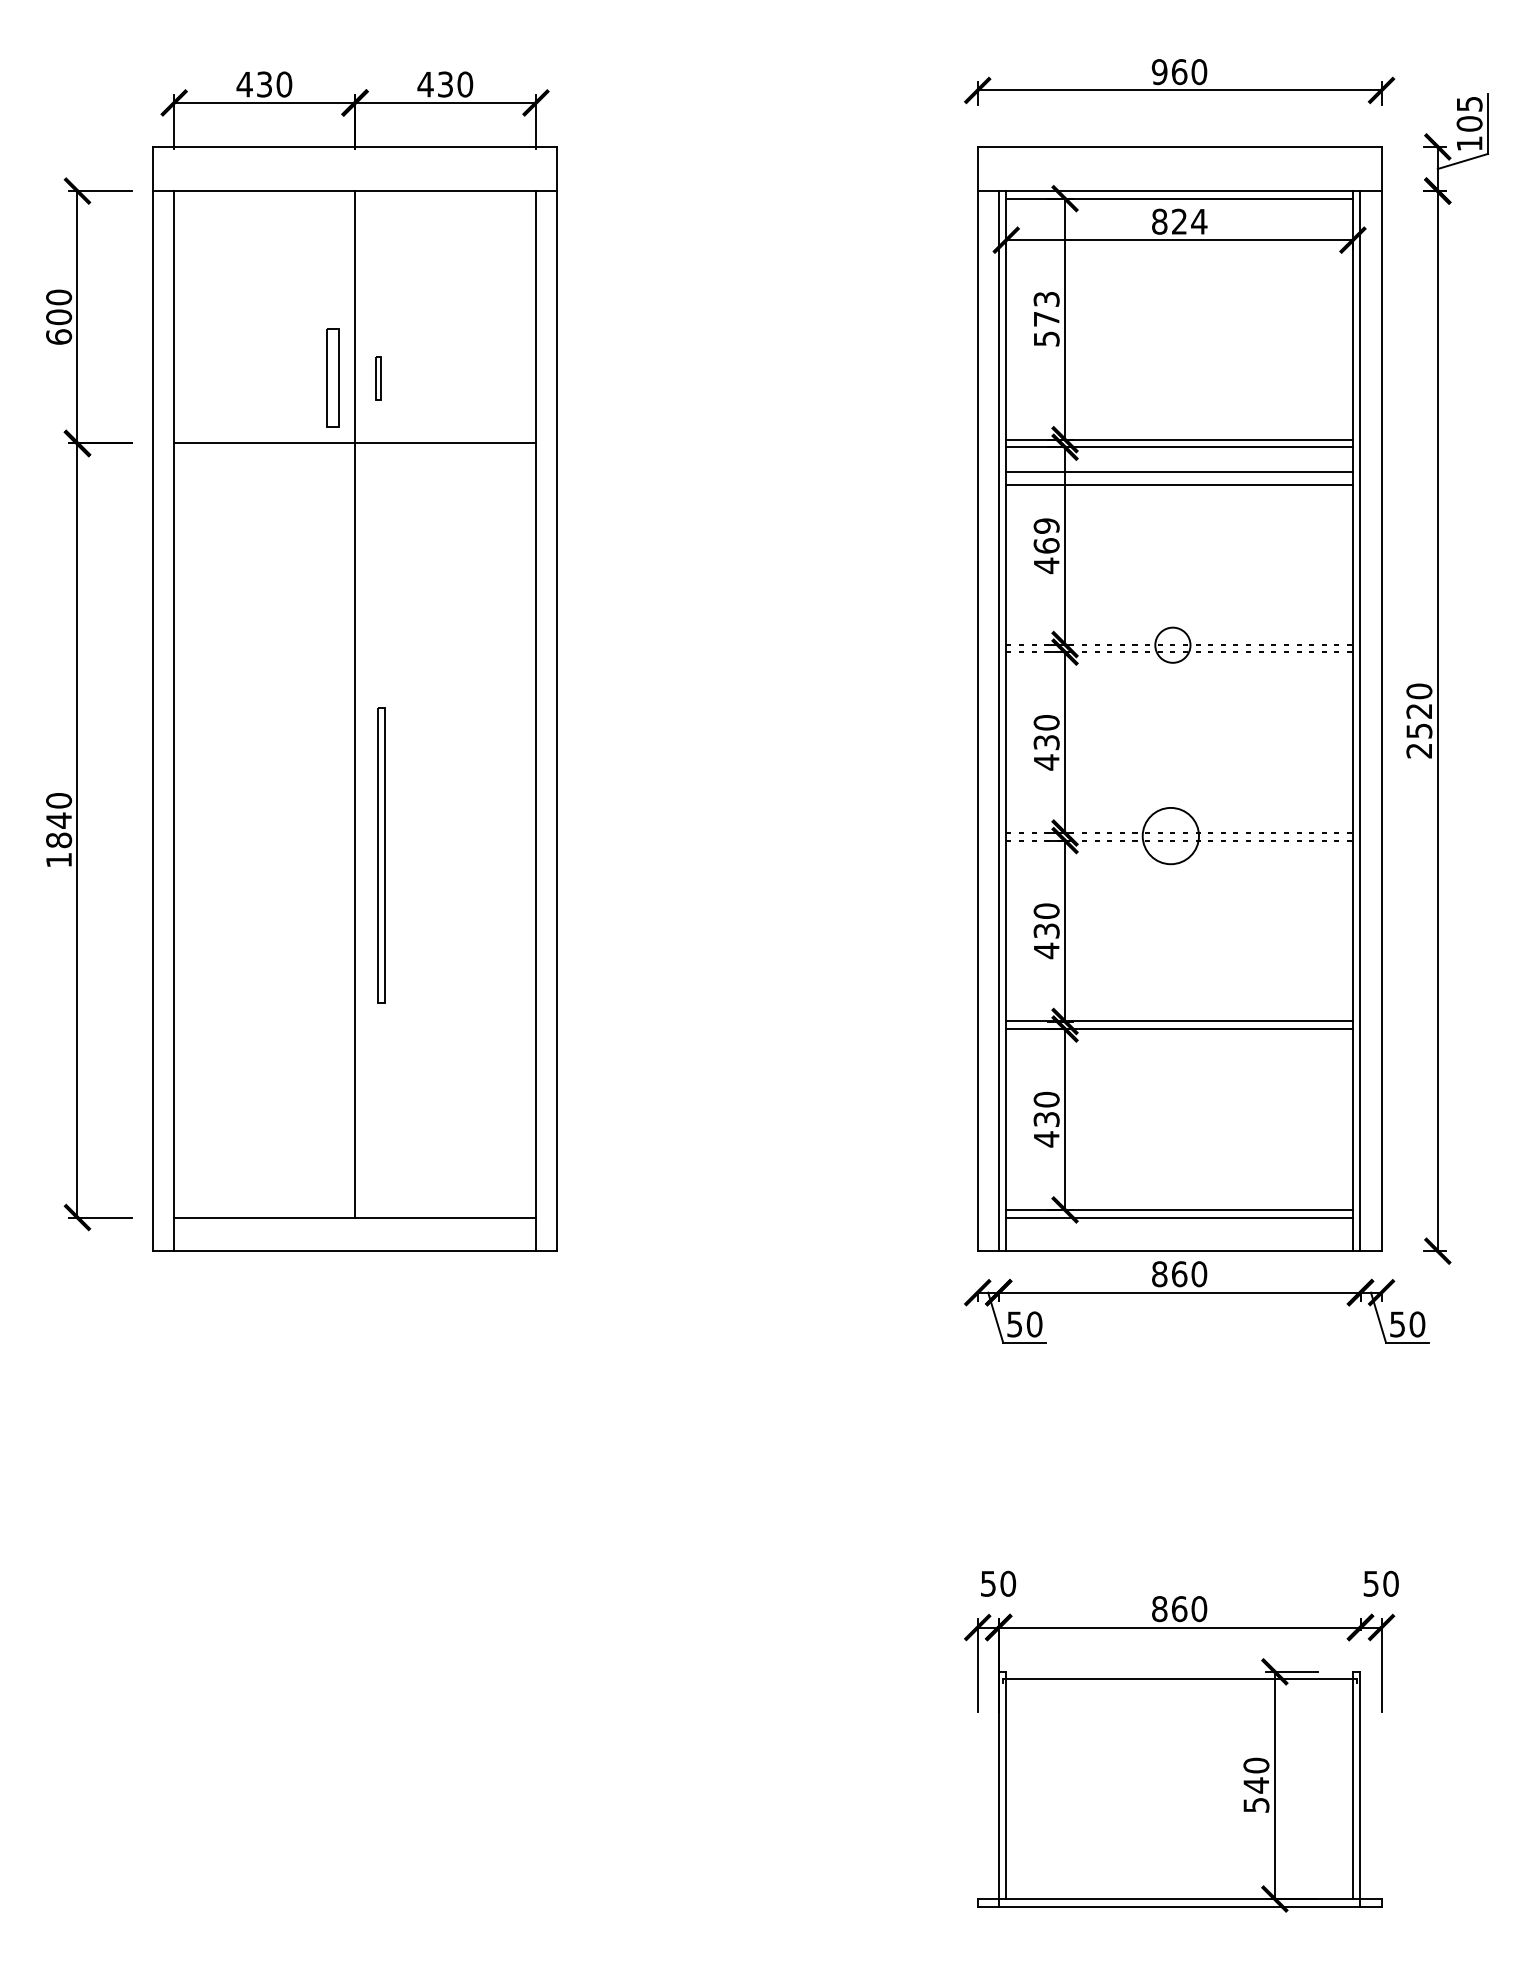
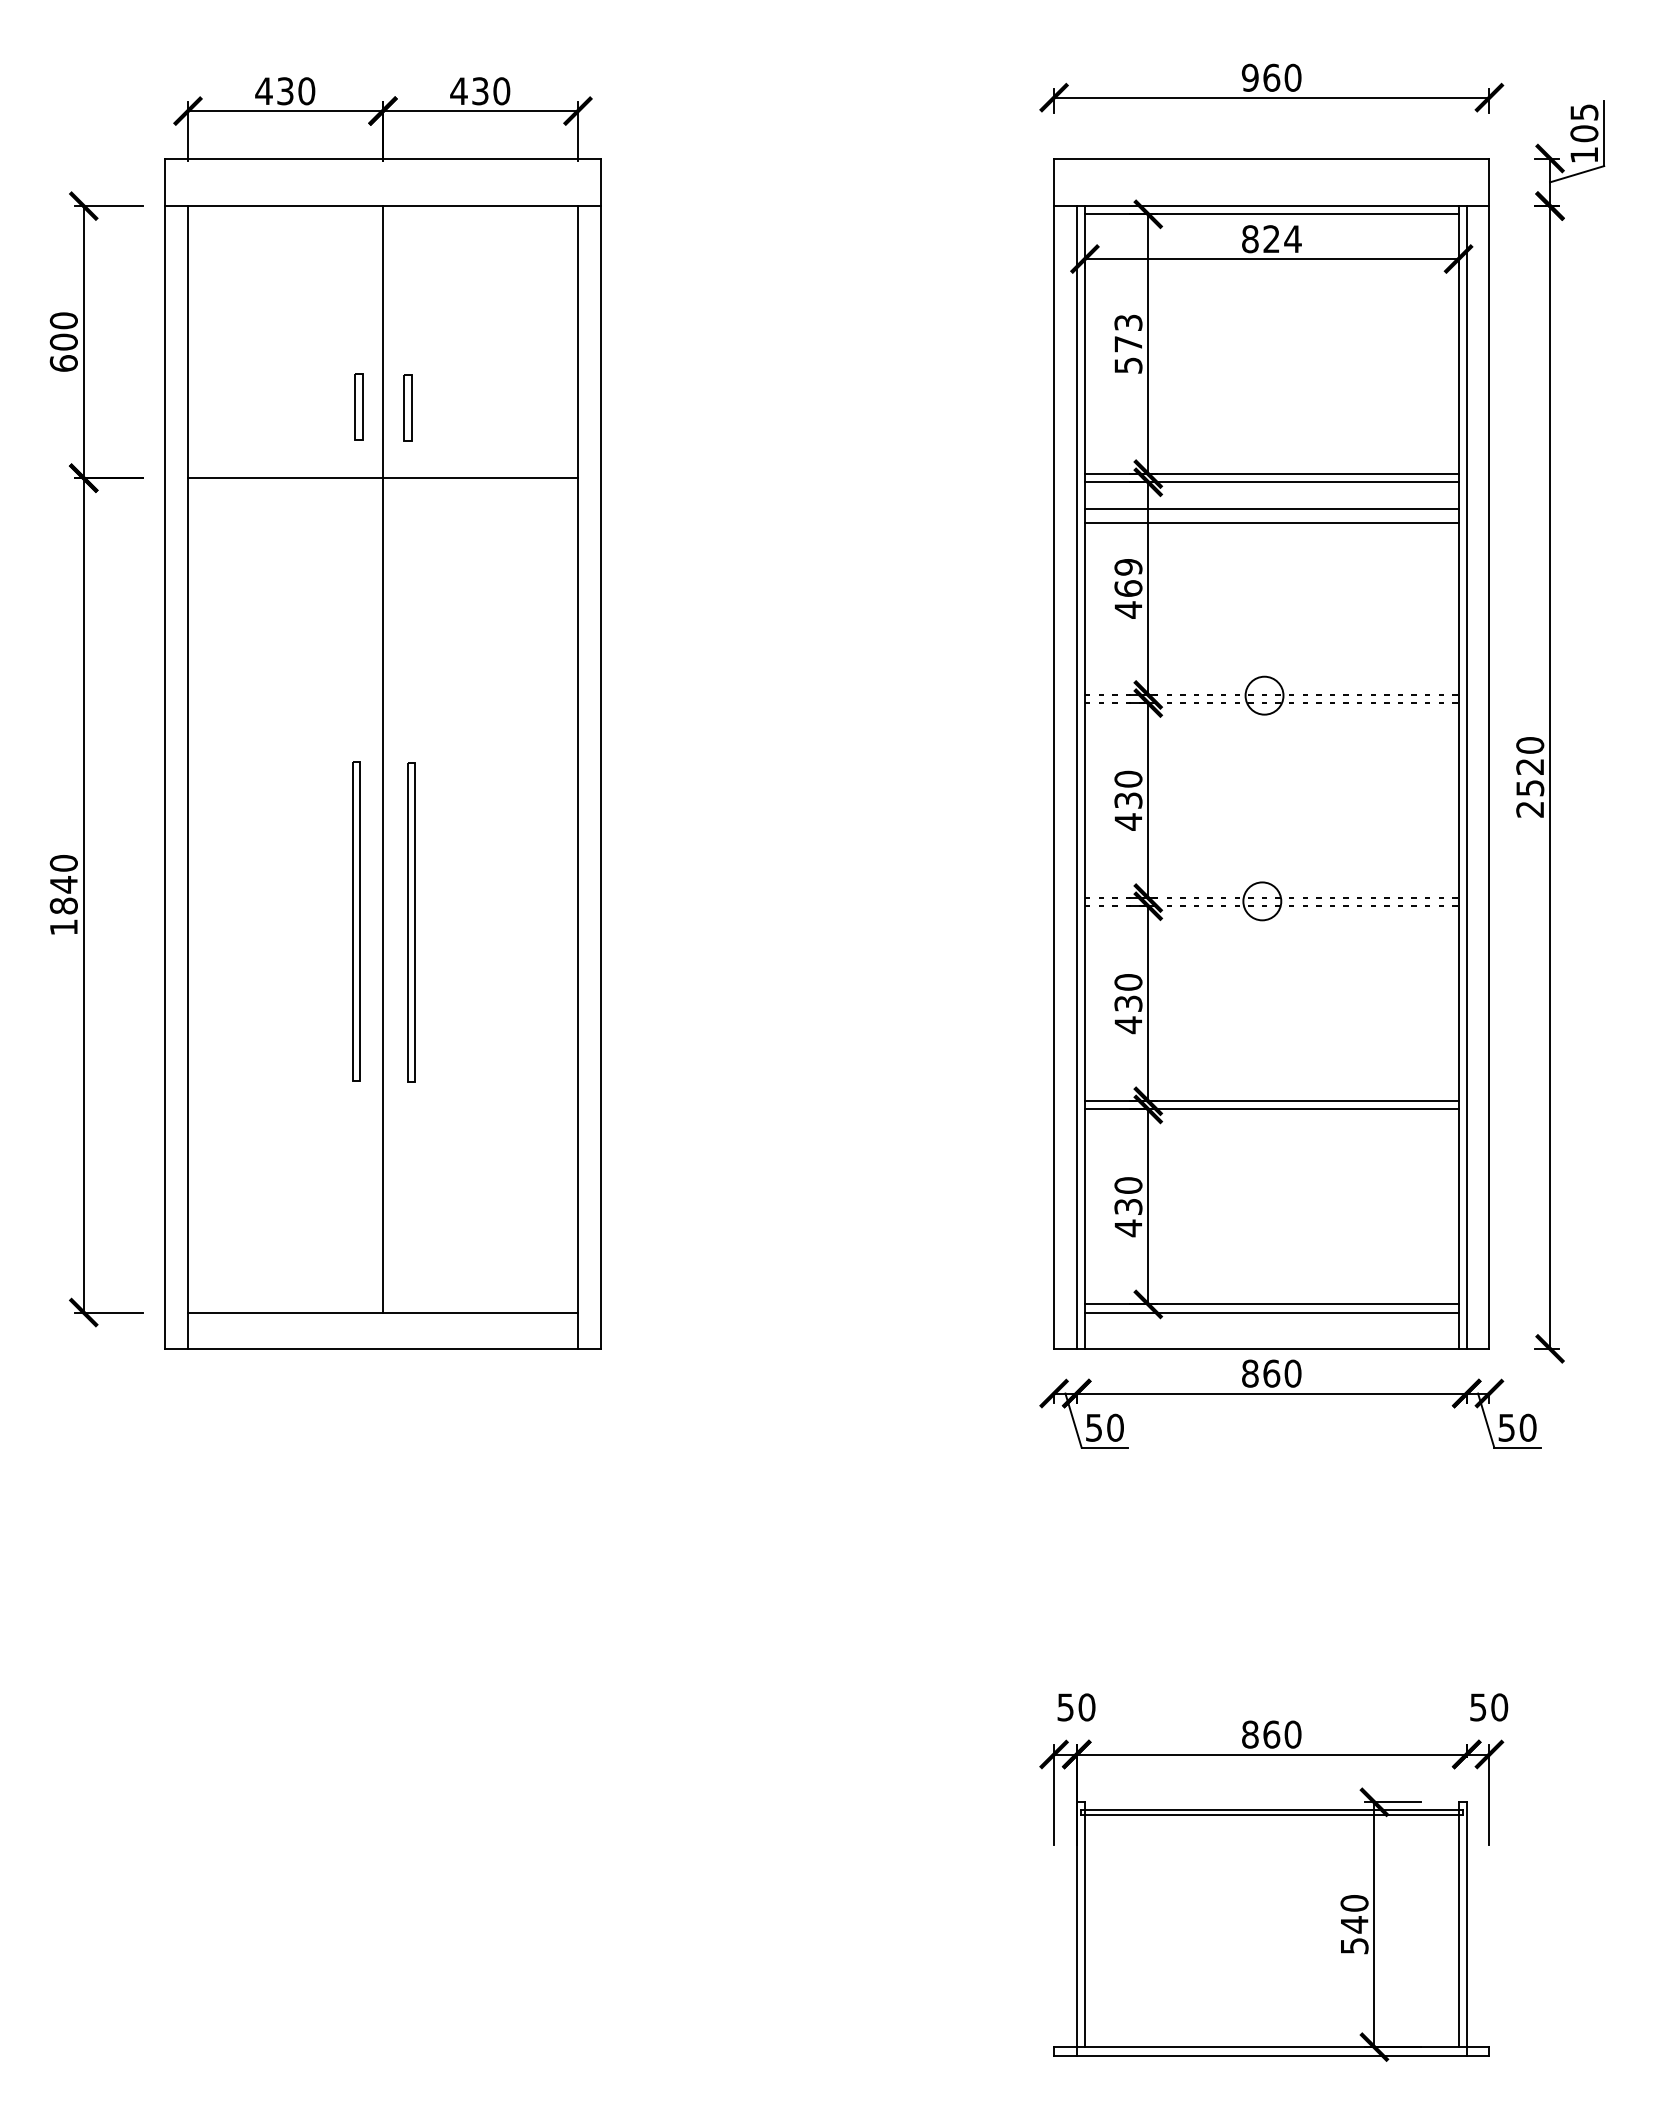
part: (332, 376) -> (358, 406), size x0.62
part: (377, 377) -> (407, 407), size x1.43
circle: (1171, 836) -> (1262, 901), size x0.62
part: (330, 854) -> (356, 921), added
line: (1179, 1683) -> (1271, 1814), added

